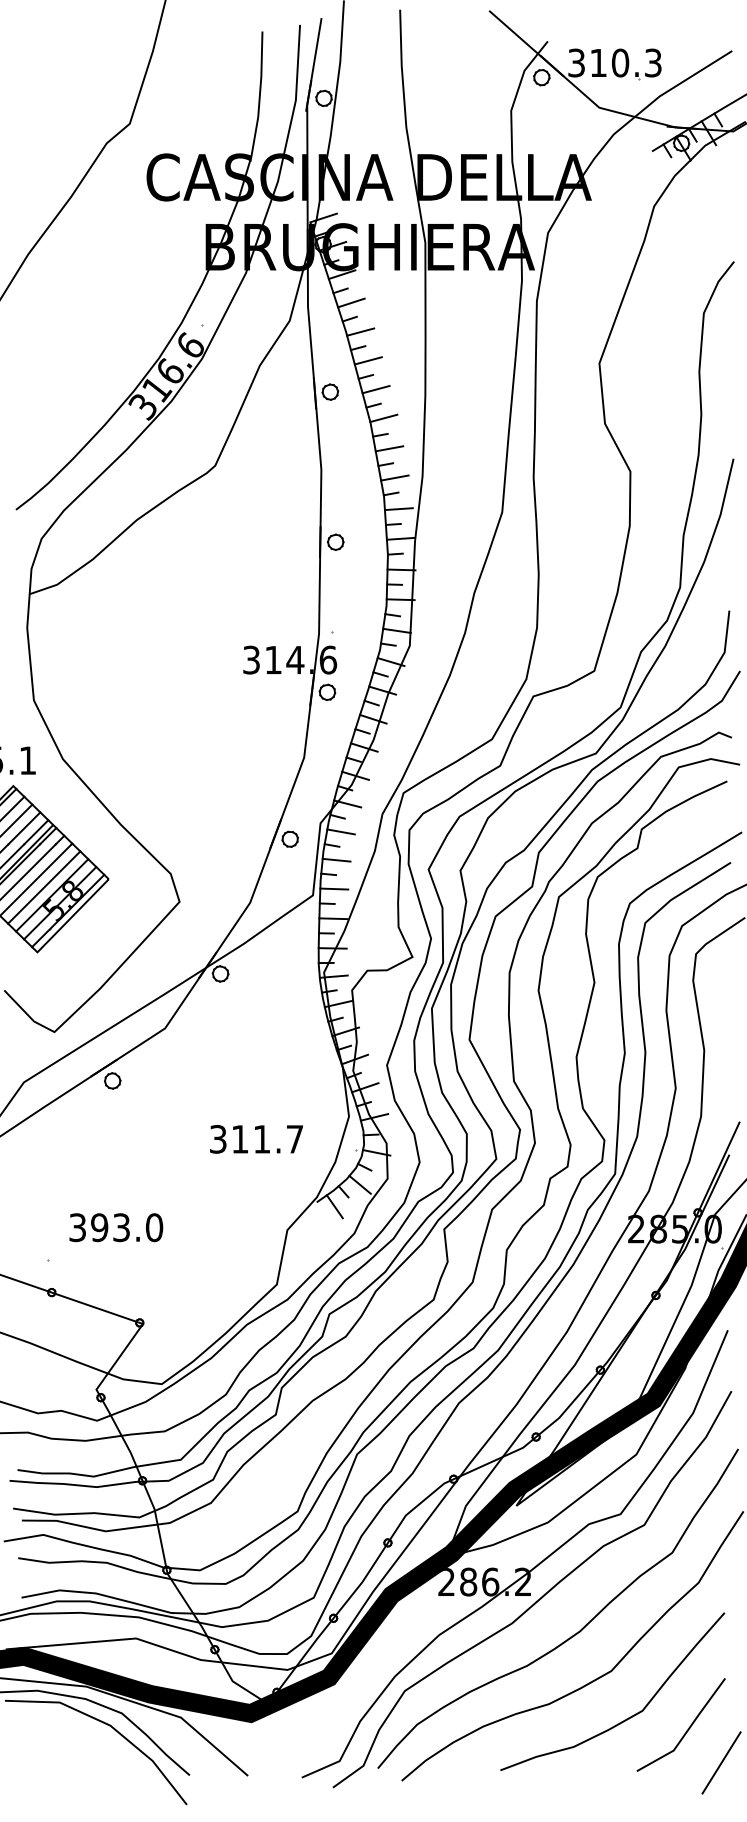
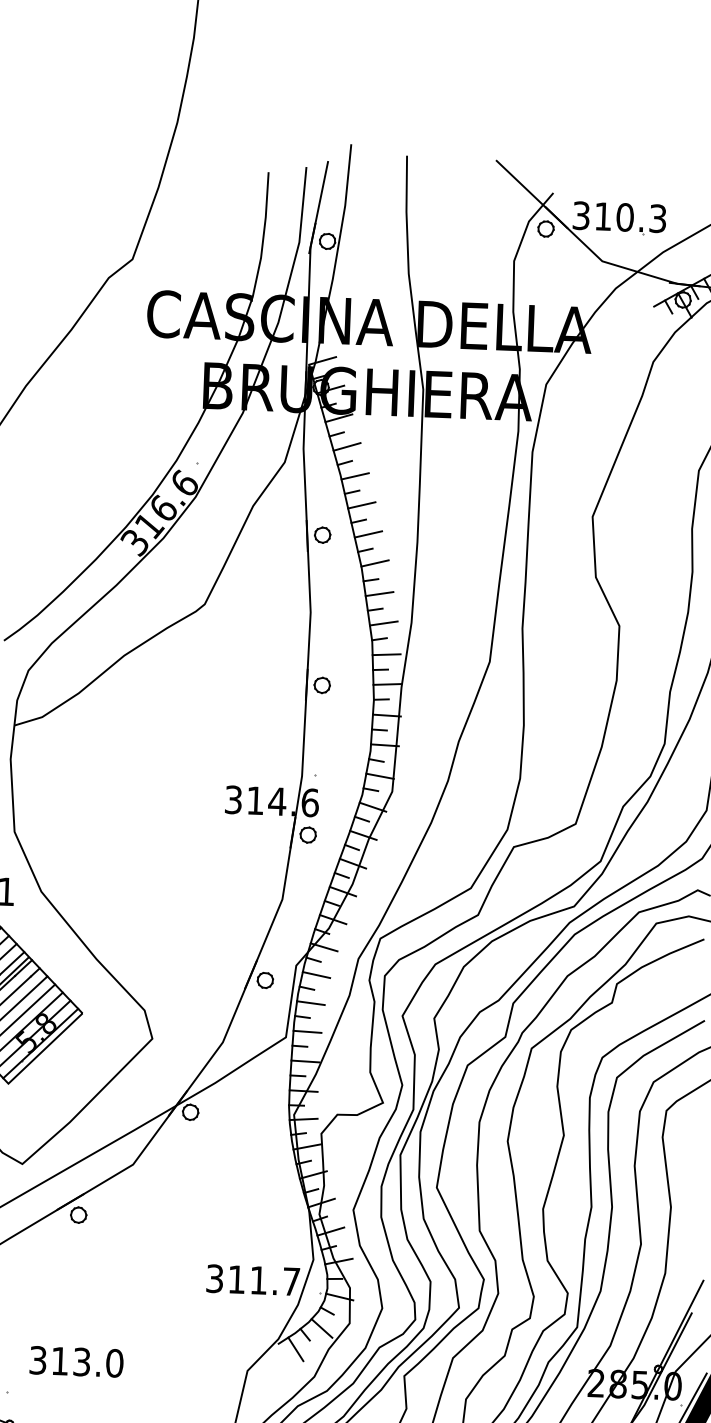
text: (256, 1139) -> (253, 1280), moved
text: (99, 1227) -> (59, 1361), 393.0 -> 313.0

